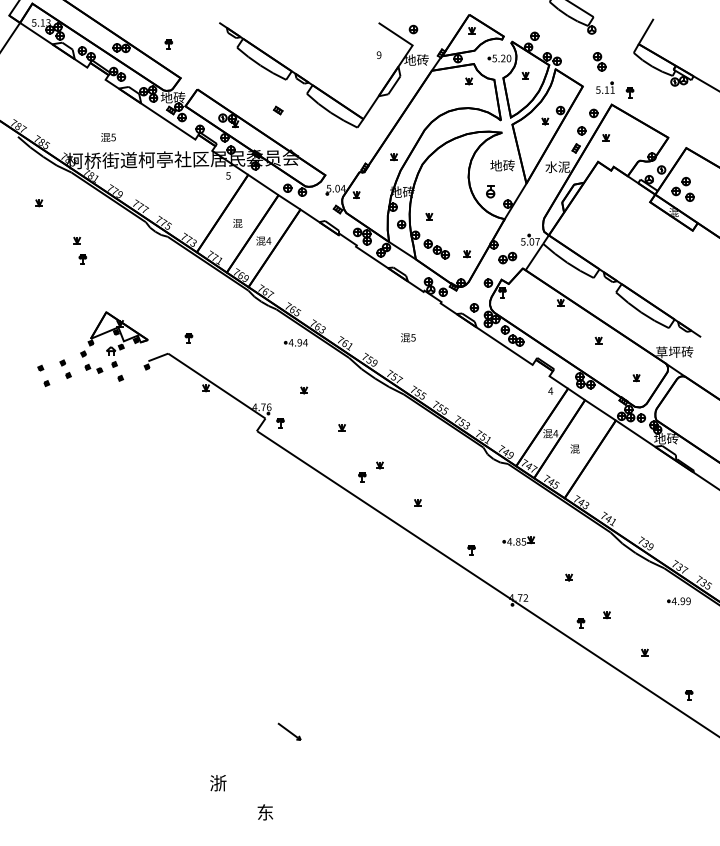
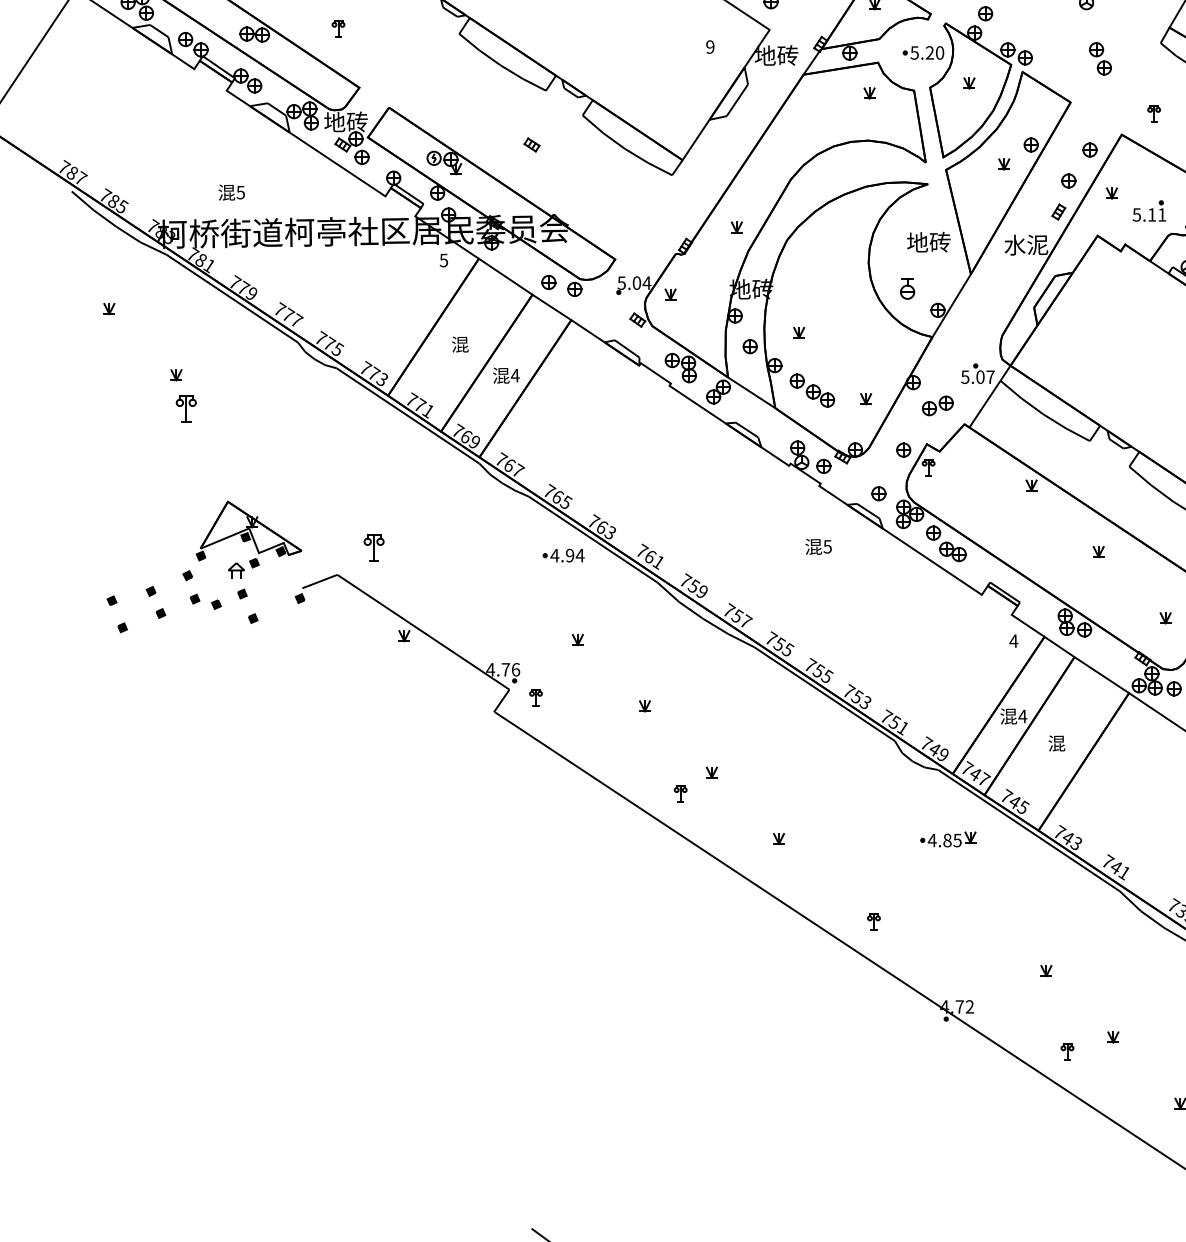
part: (605, 87) -> (1149, 210), moved
part: (82, 259) -> (185, 408), size x1.6
text: (408, 337) -> (818, 546), moved
part: (188, 338) -> (373, 548), size x1.6
part: (518, 540) -> (947, 838), moved

